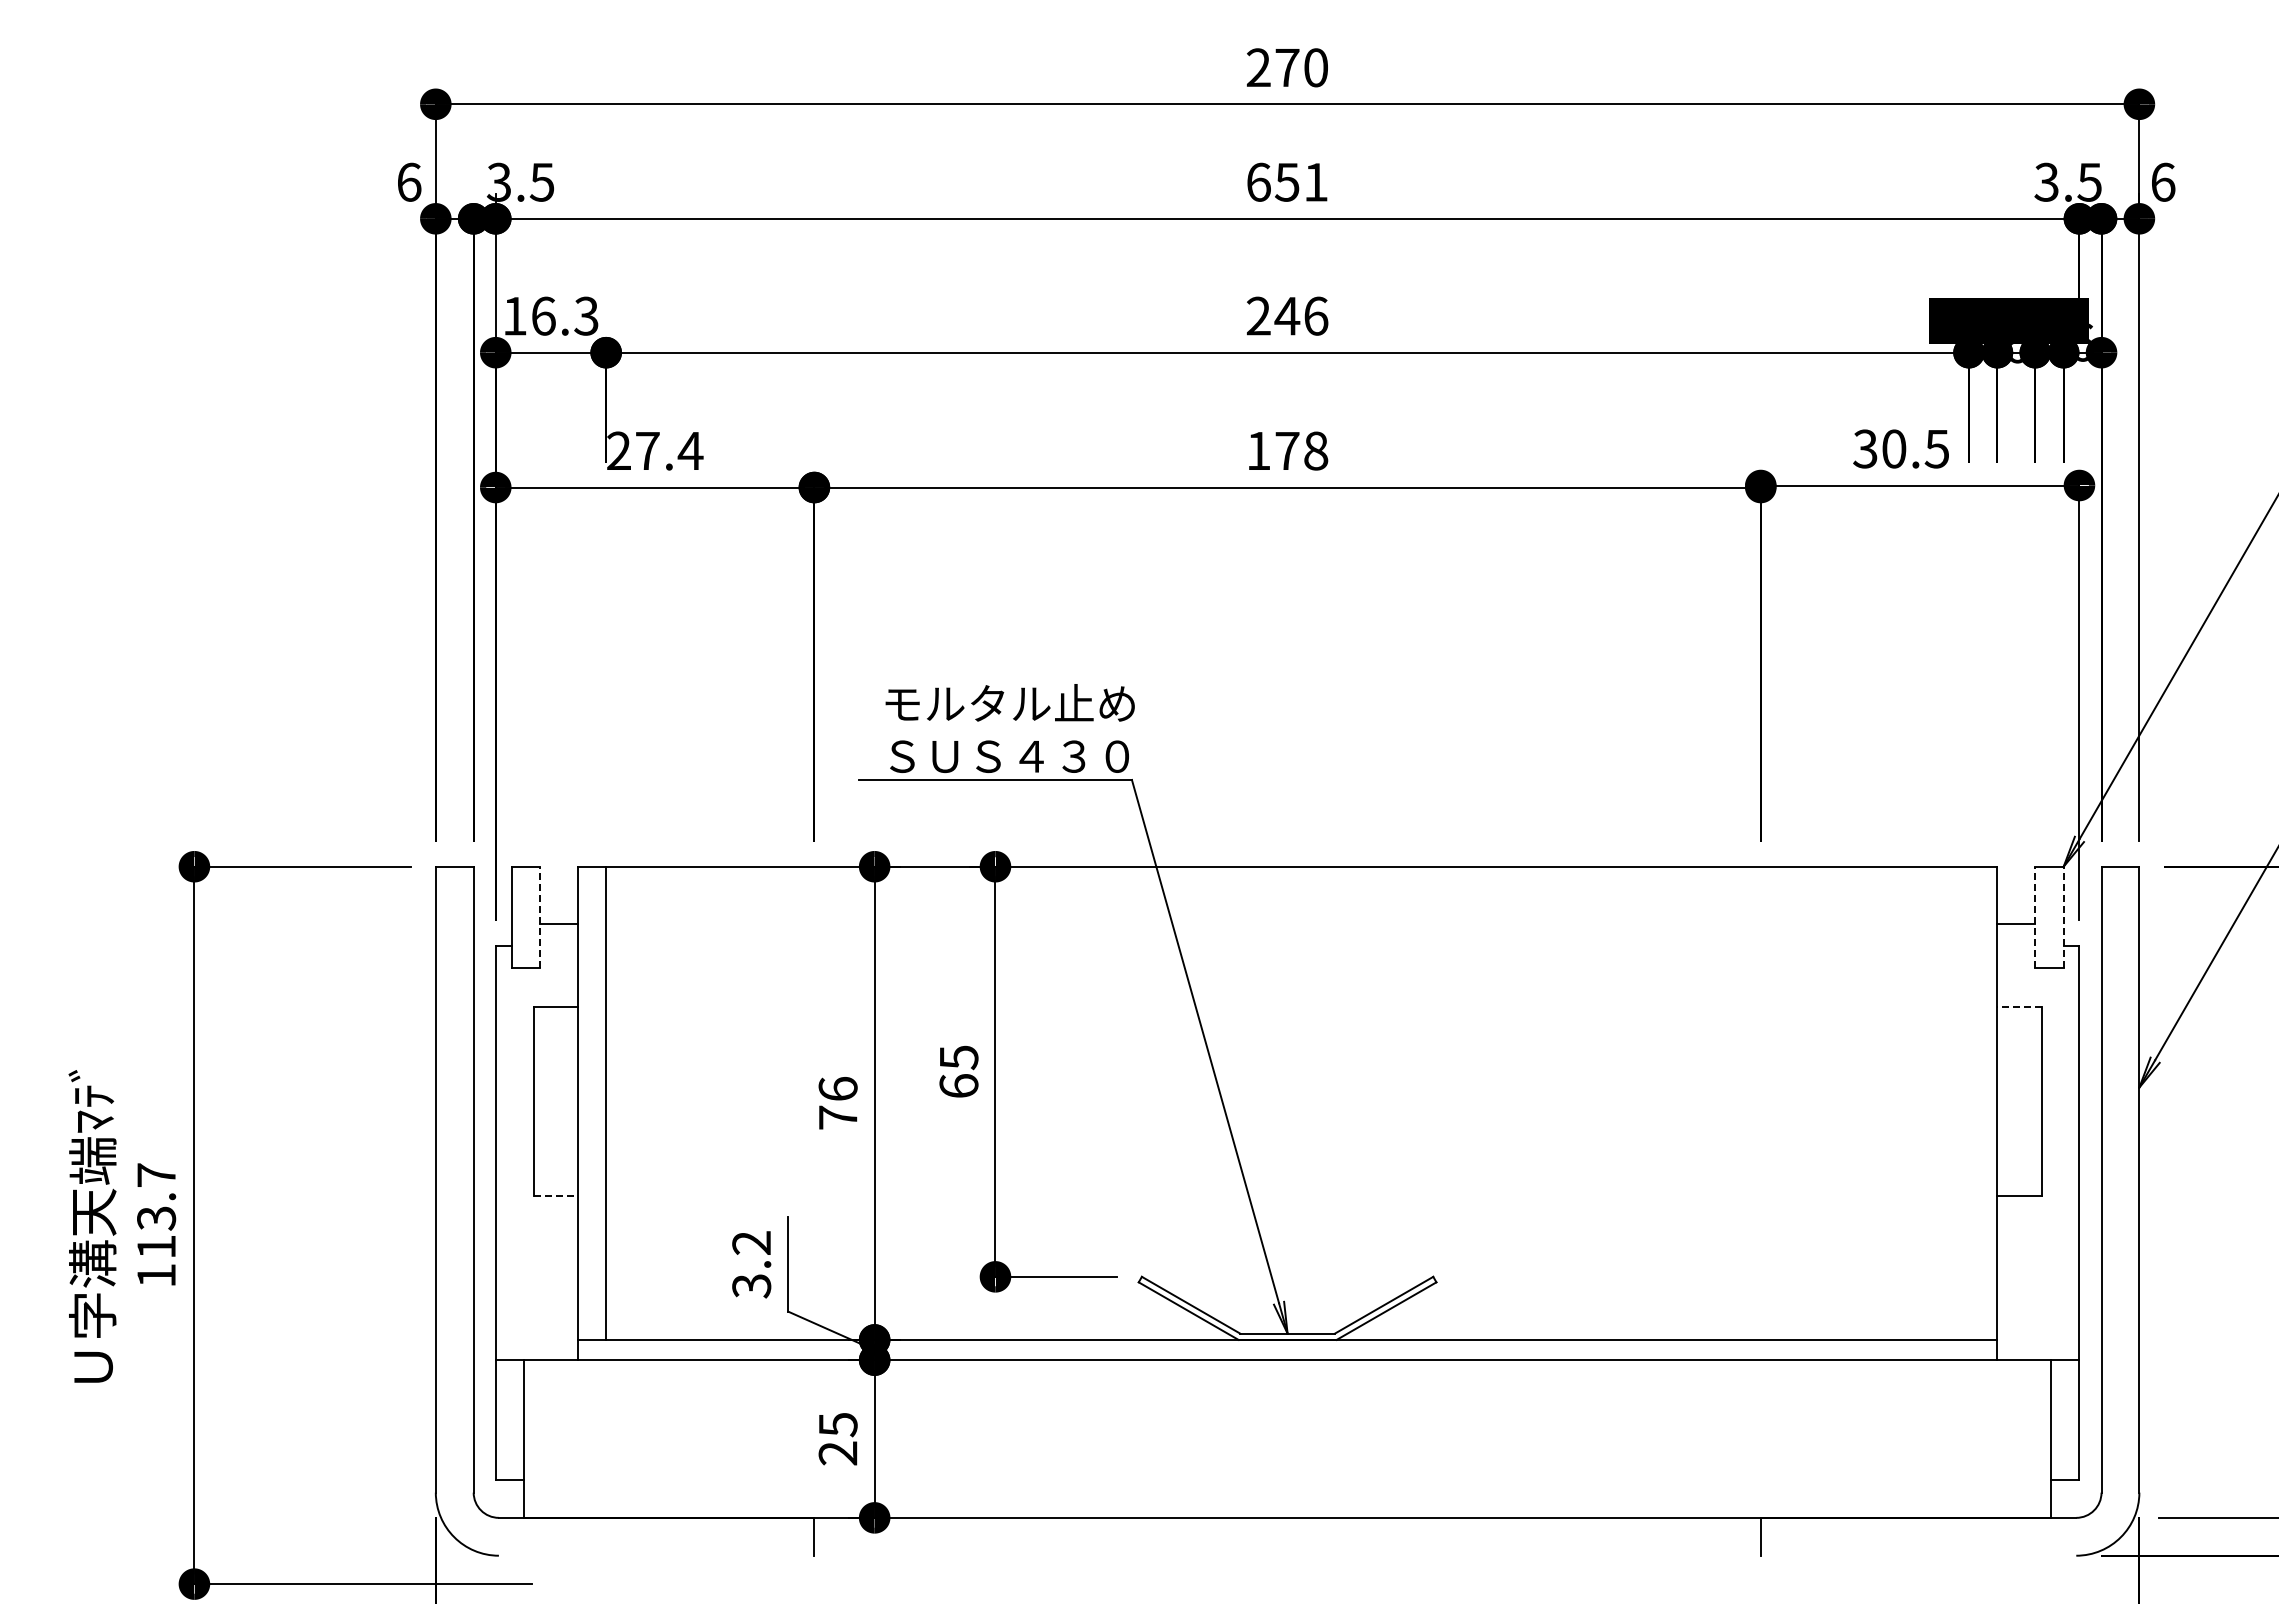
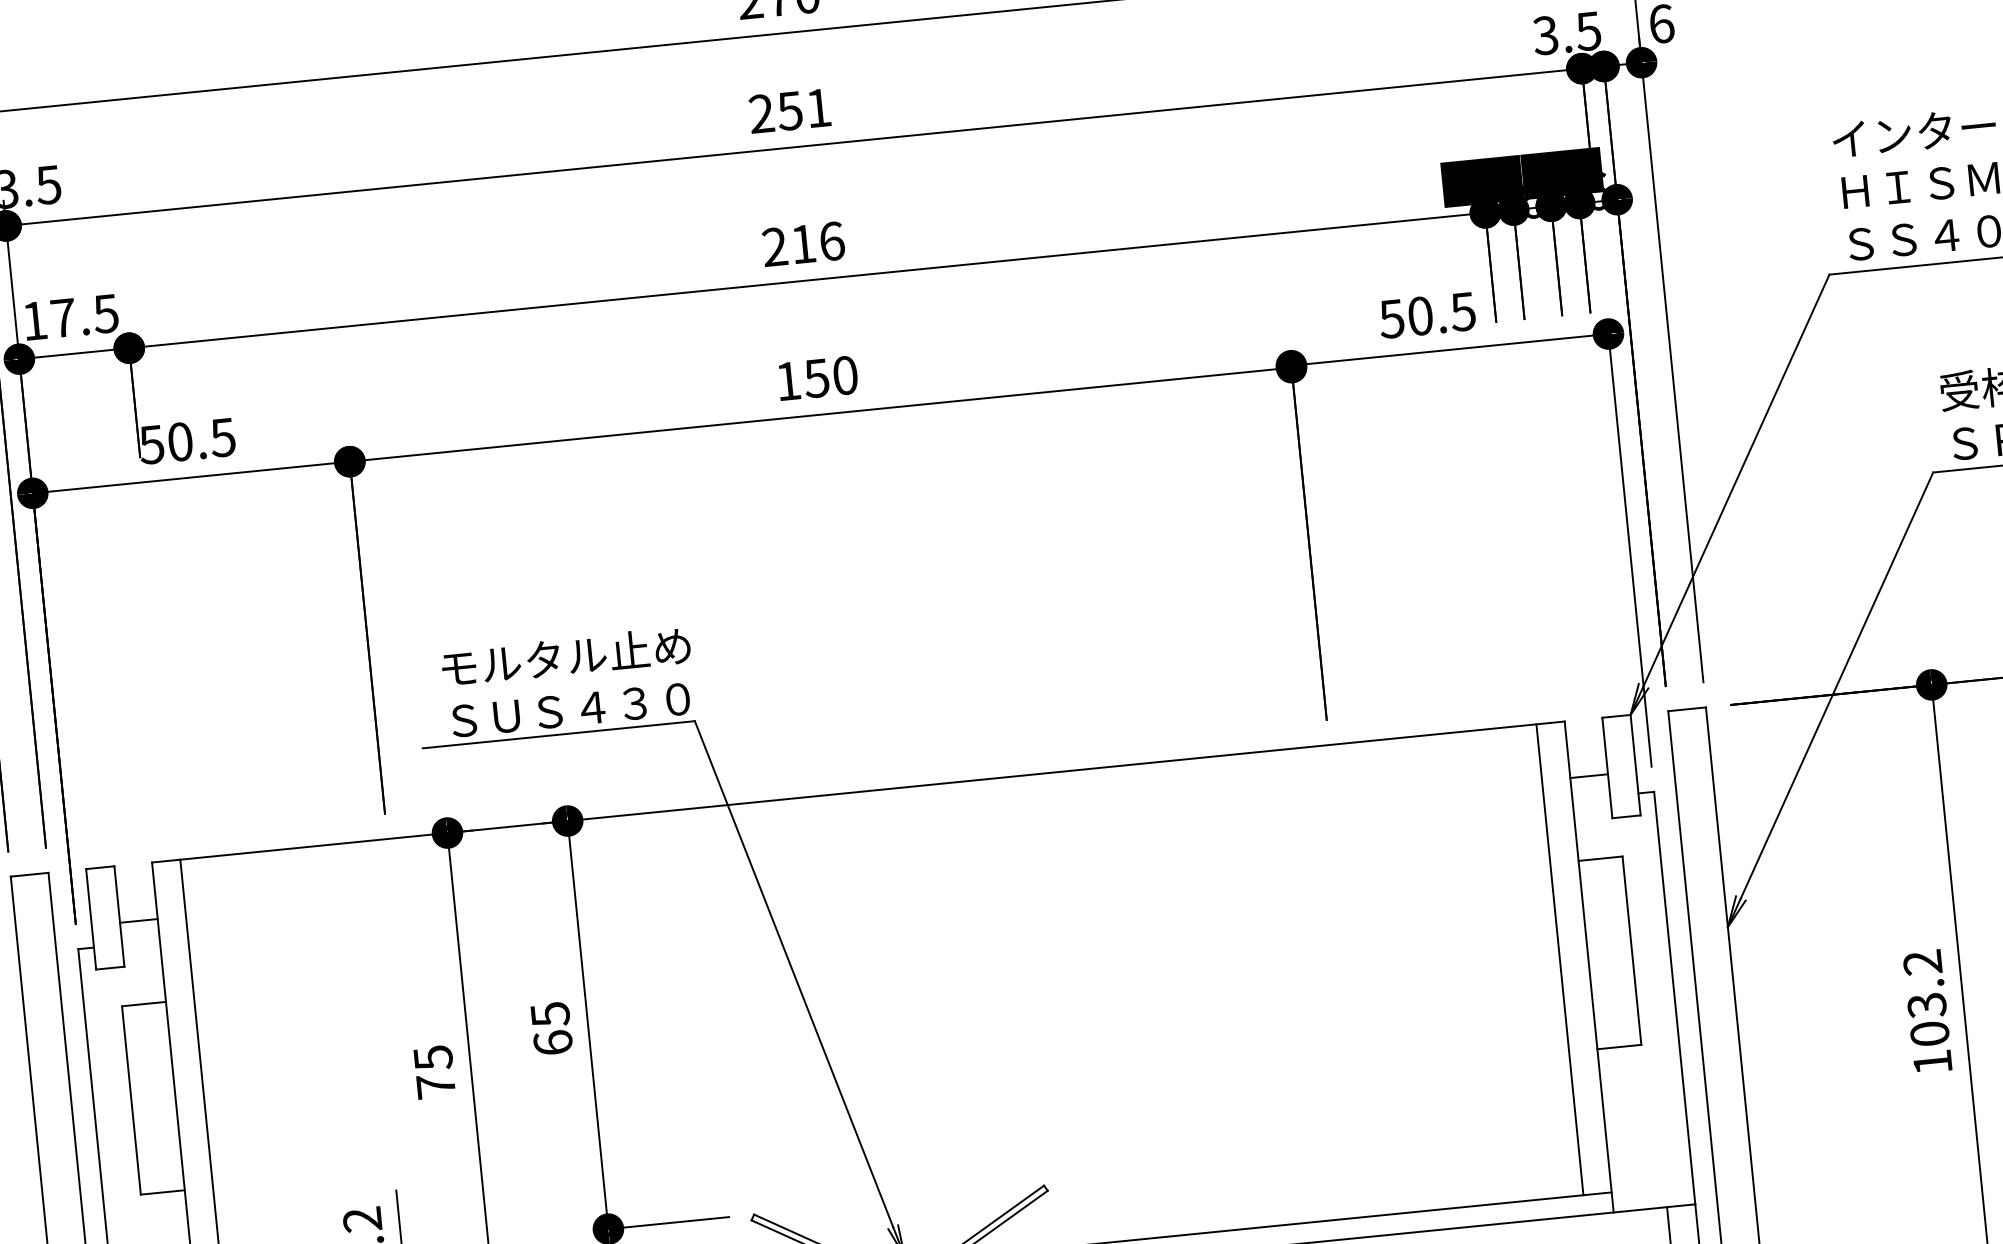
text: (1258, 181) -> (761, 113), 651 -> 251
text: (565, 315) -> (85, 315), 16.3 -> 17.5
text: (1287, 316) -> (803, 244), 246 -> 216
text: (1865, 448) -> (1391, 318), 30.5 -> 50.5
text: (654, 450) -> (187, 440), 27.4 -> 50.5
text: (1301, 450) -> (830, 376), 178 -> 150
line: (539, 916) -> (118, 915), dashed -> solid
line: (2035, 916) -> (1607, 767), dashed -> solid
line: (2063, 916) -> (1635, 764), dashed -> solid
line: (2019, 1006) -> (1600, 858), dashed -> solid
text: (837, 1089) -> (432, 1058), 76 -> 75
line: (1969, 1102) -> (1560, 958), added
line: (556, 1196) -> (163, 1192), dashed -> solid

